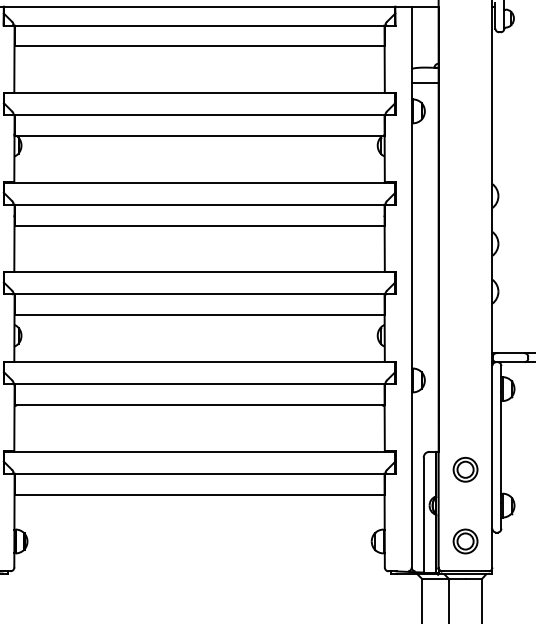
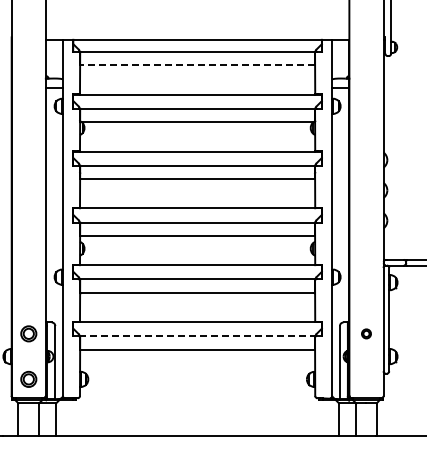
line: (199, 47) -> (197, 65), solid -> dashed
part: (465, 469) -> (366, 333), size x0.6
line: (199, 473) -> (197, 336), solid -> dashed
part: (465, 540) -> (366, 378), removed

